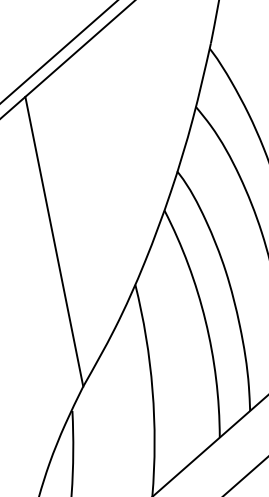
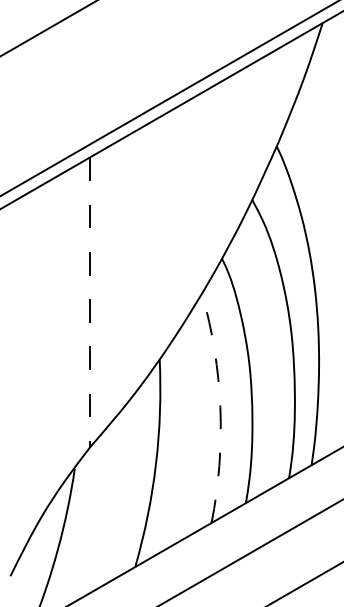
line: (54, 242) -> (89, 303), solid -> dashed
arc: (205, 320) -> (220, 407), solid -> dashed

